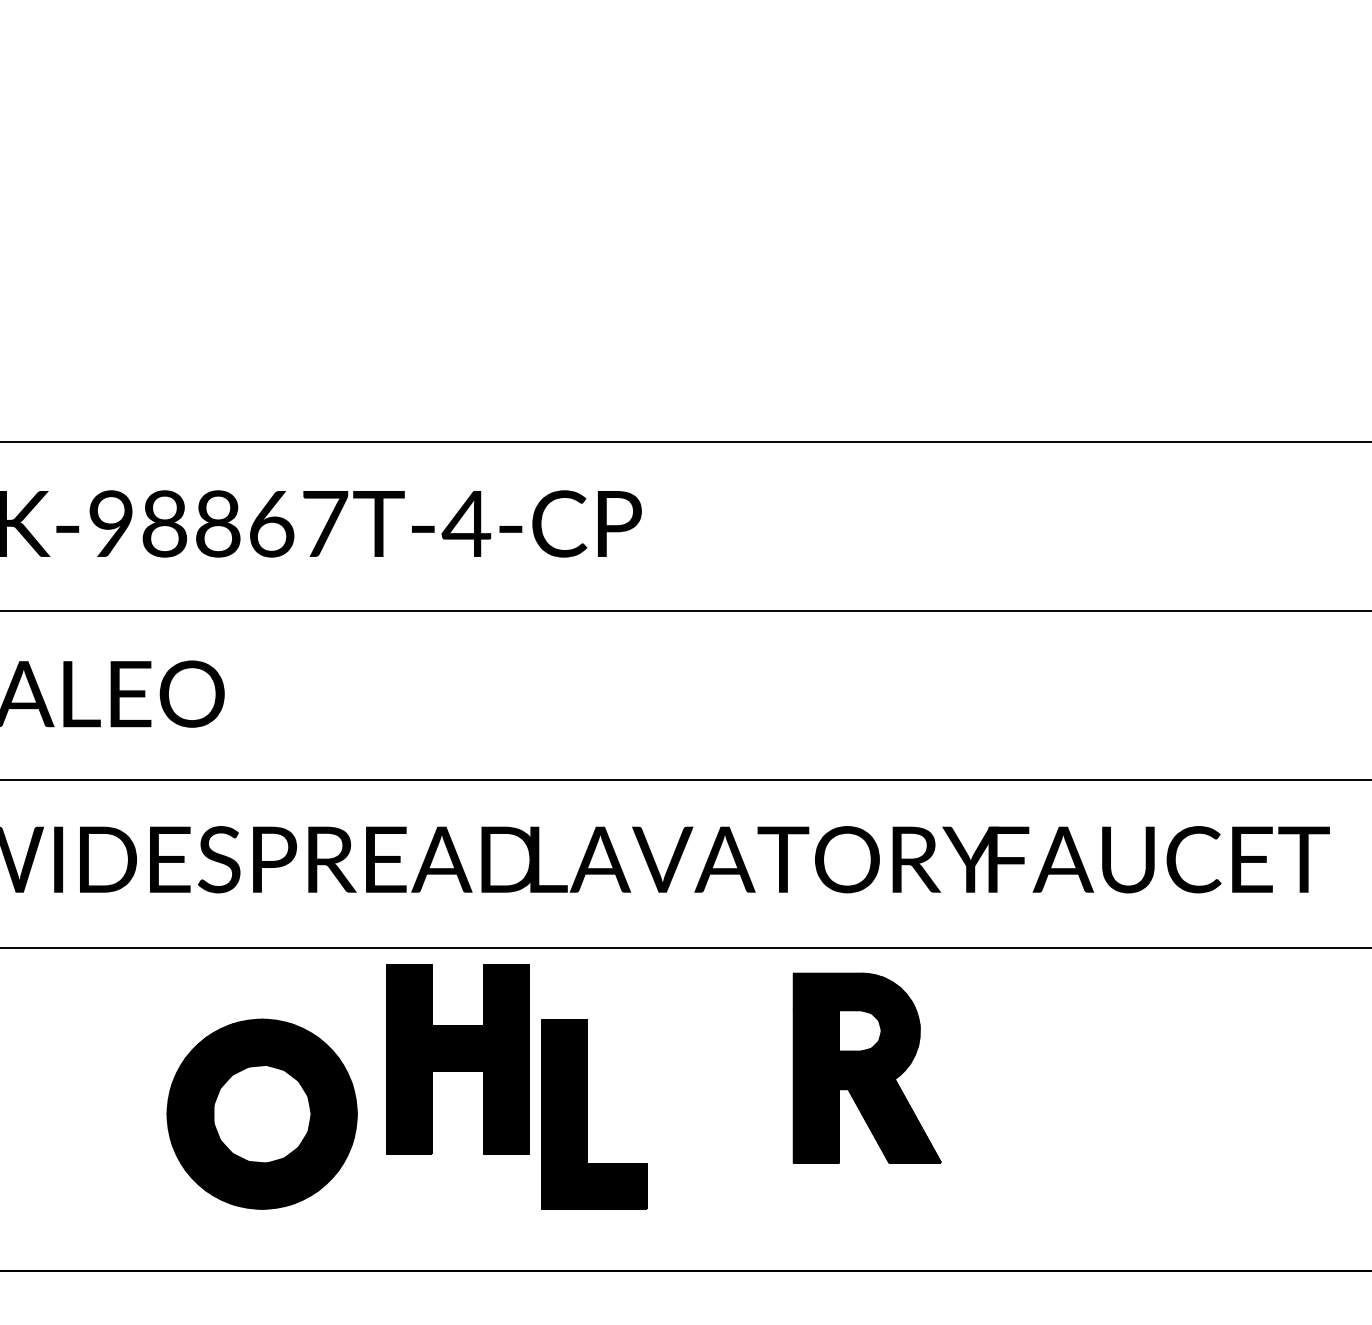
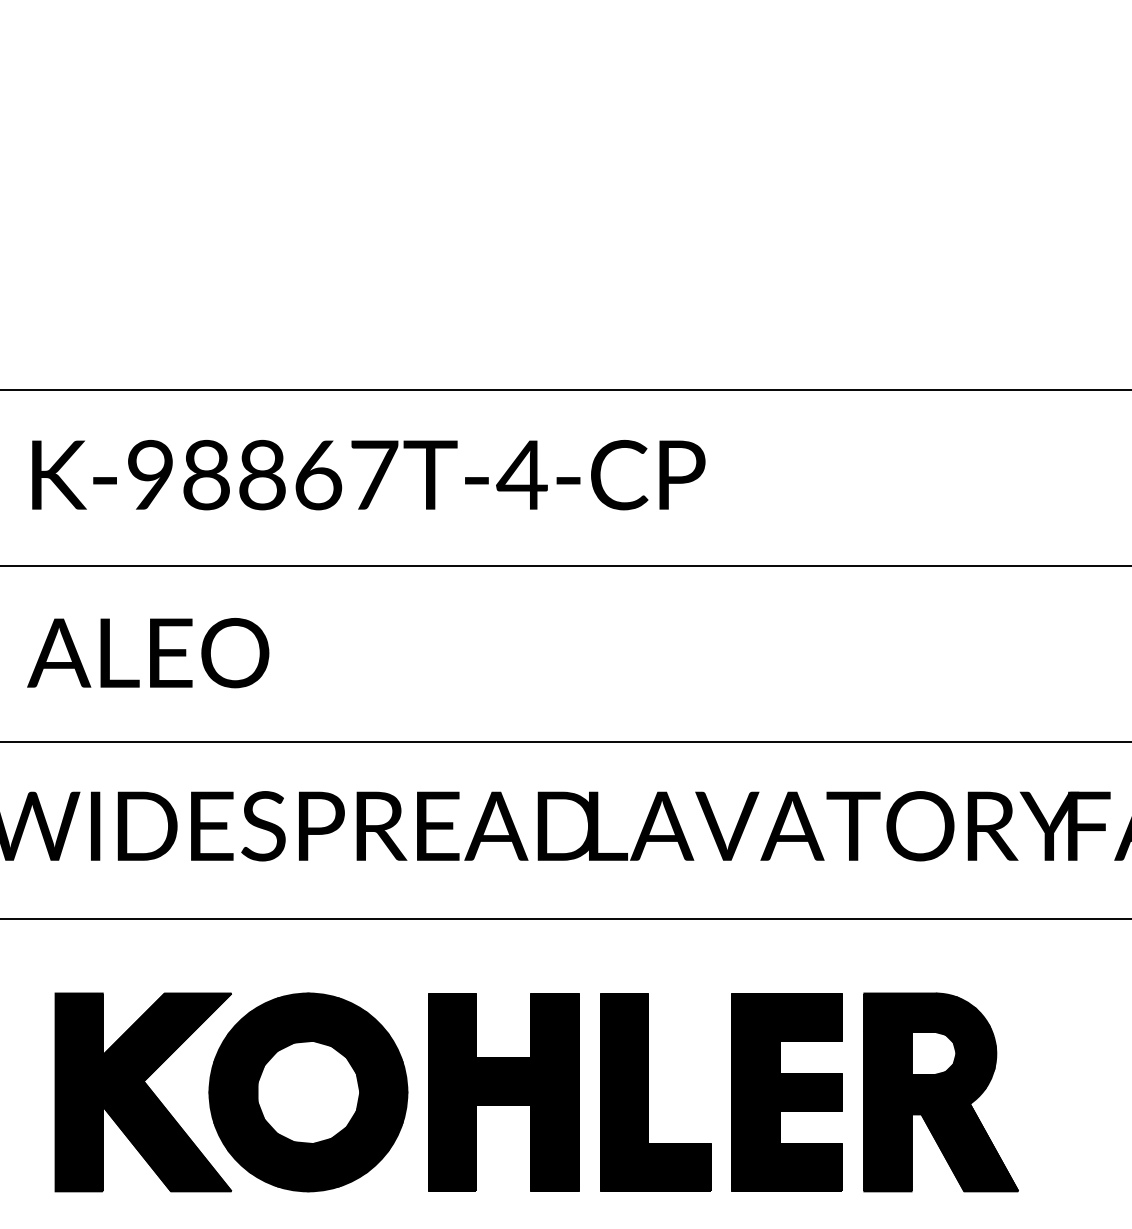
part: (457, 1059) -> (503, 1092), moved
part: (866, 1067) -> (940, 1091), moved
part: (104, 1113) -> (143, 1091), added
part: (720, 1114) -> (787, 1092), added

